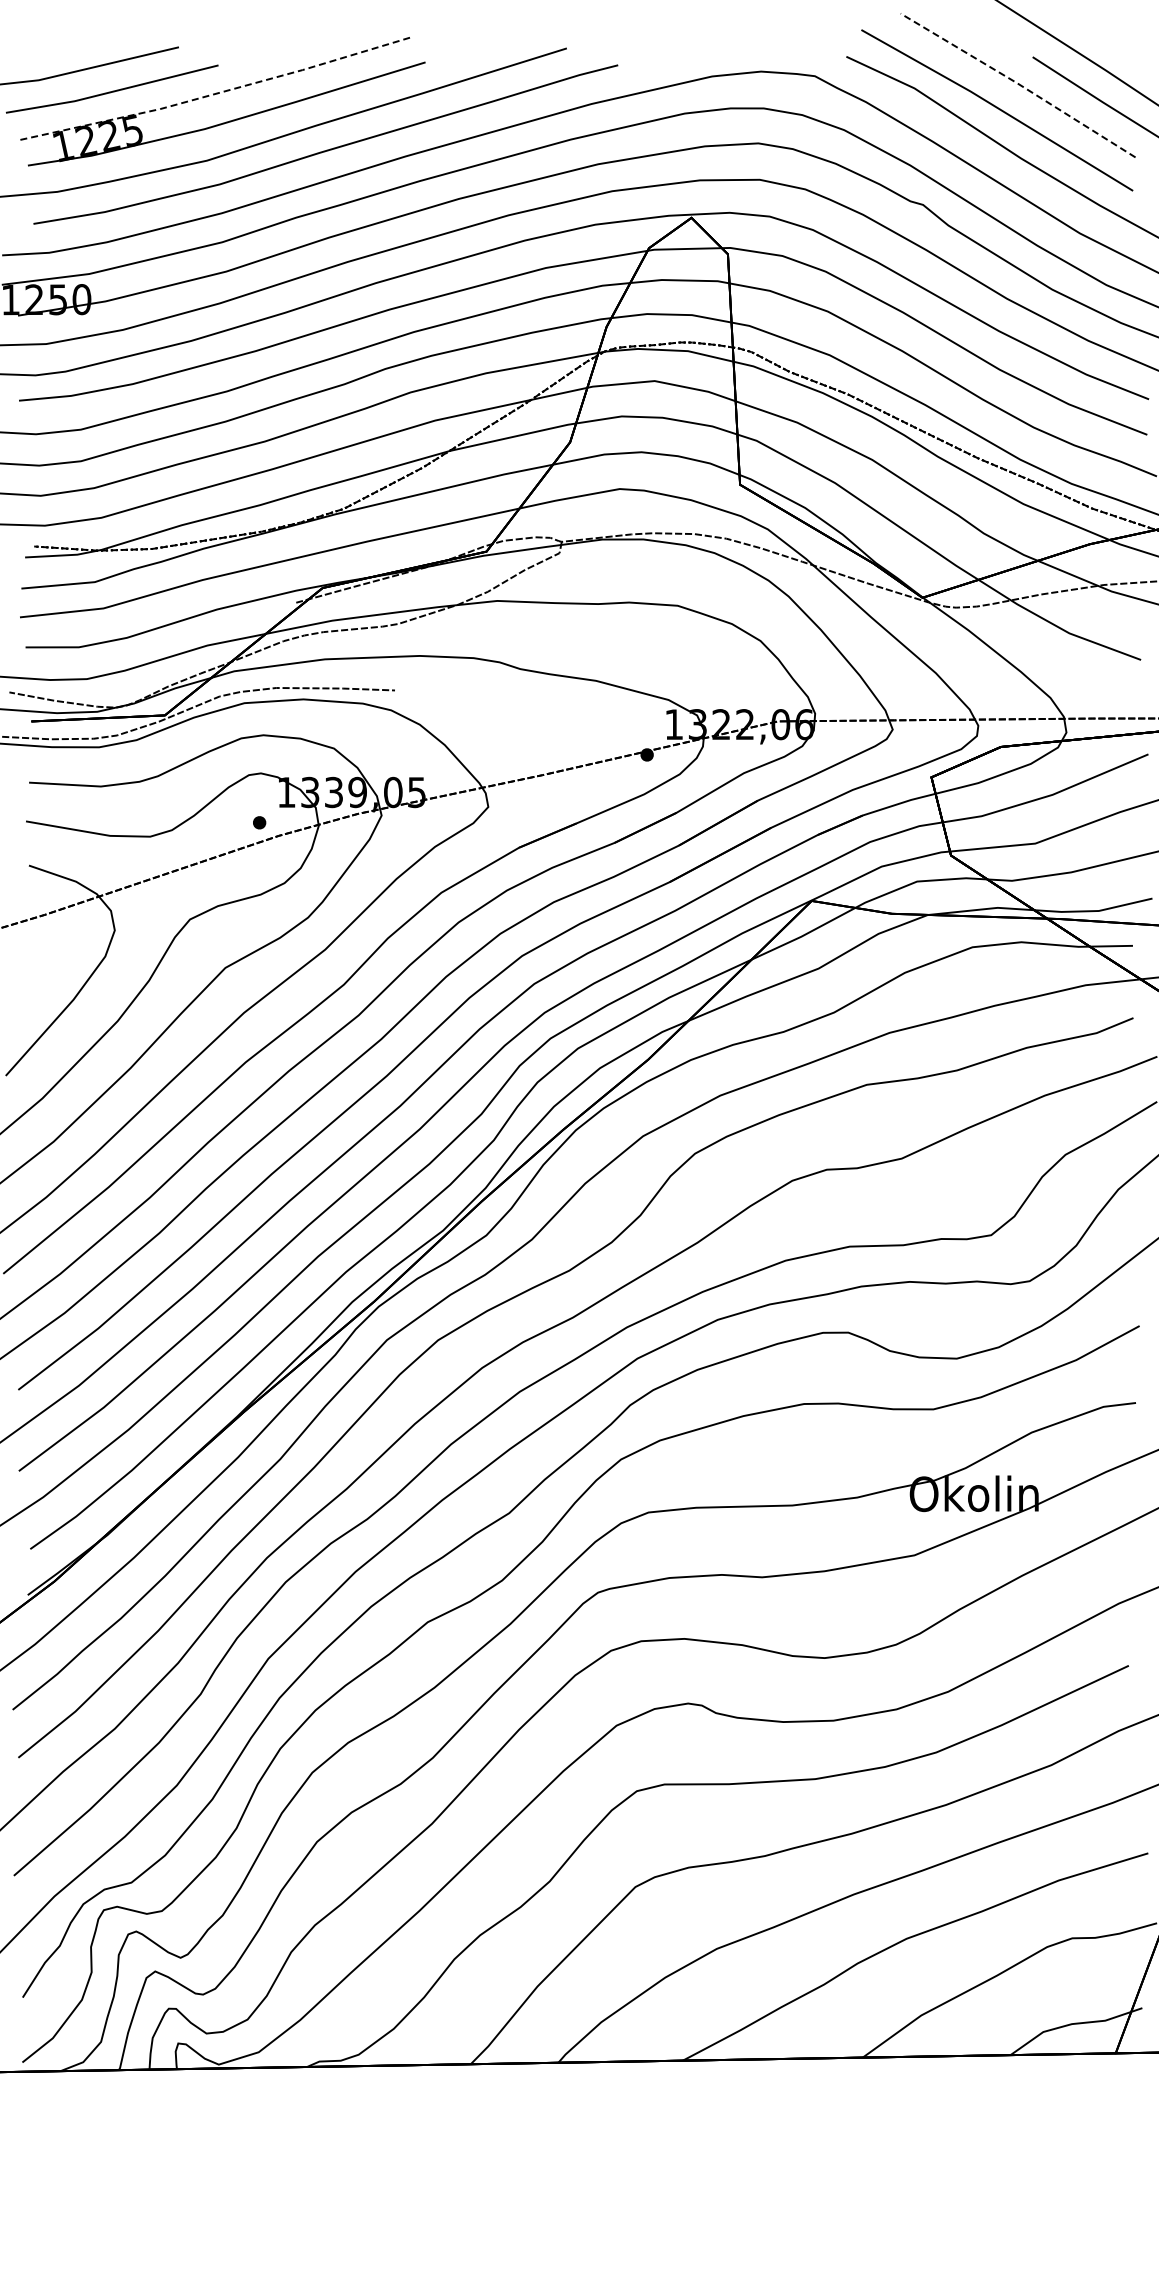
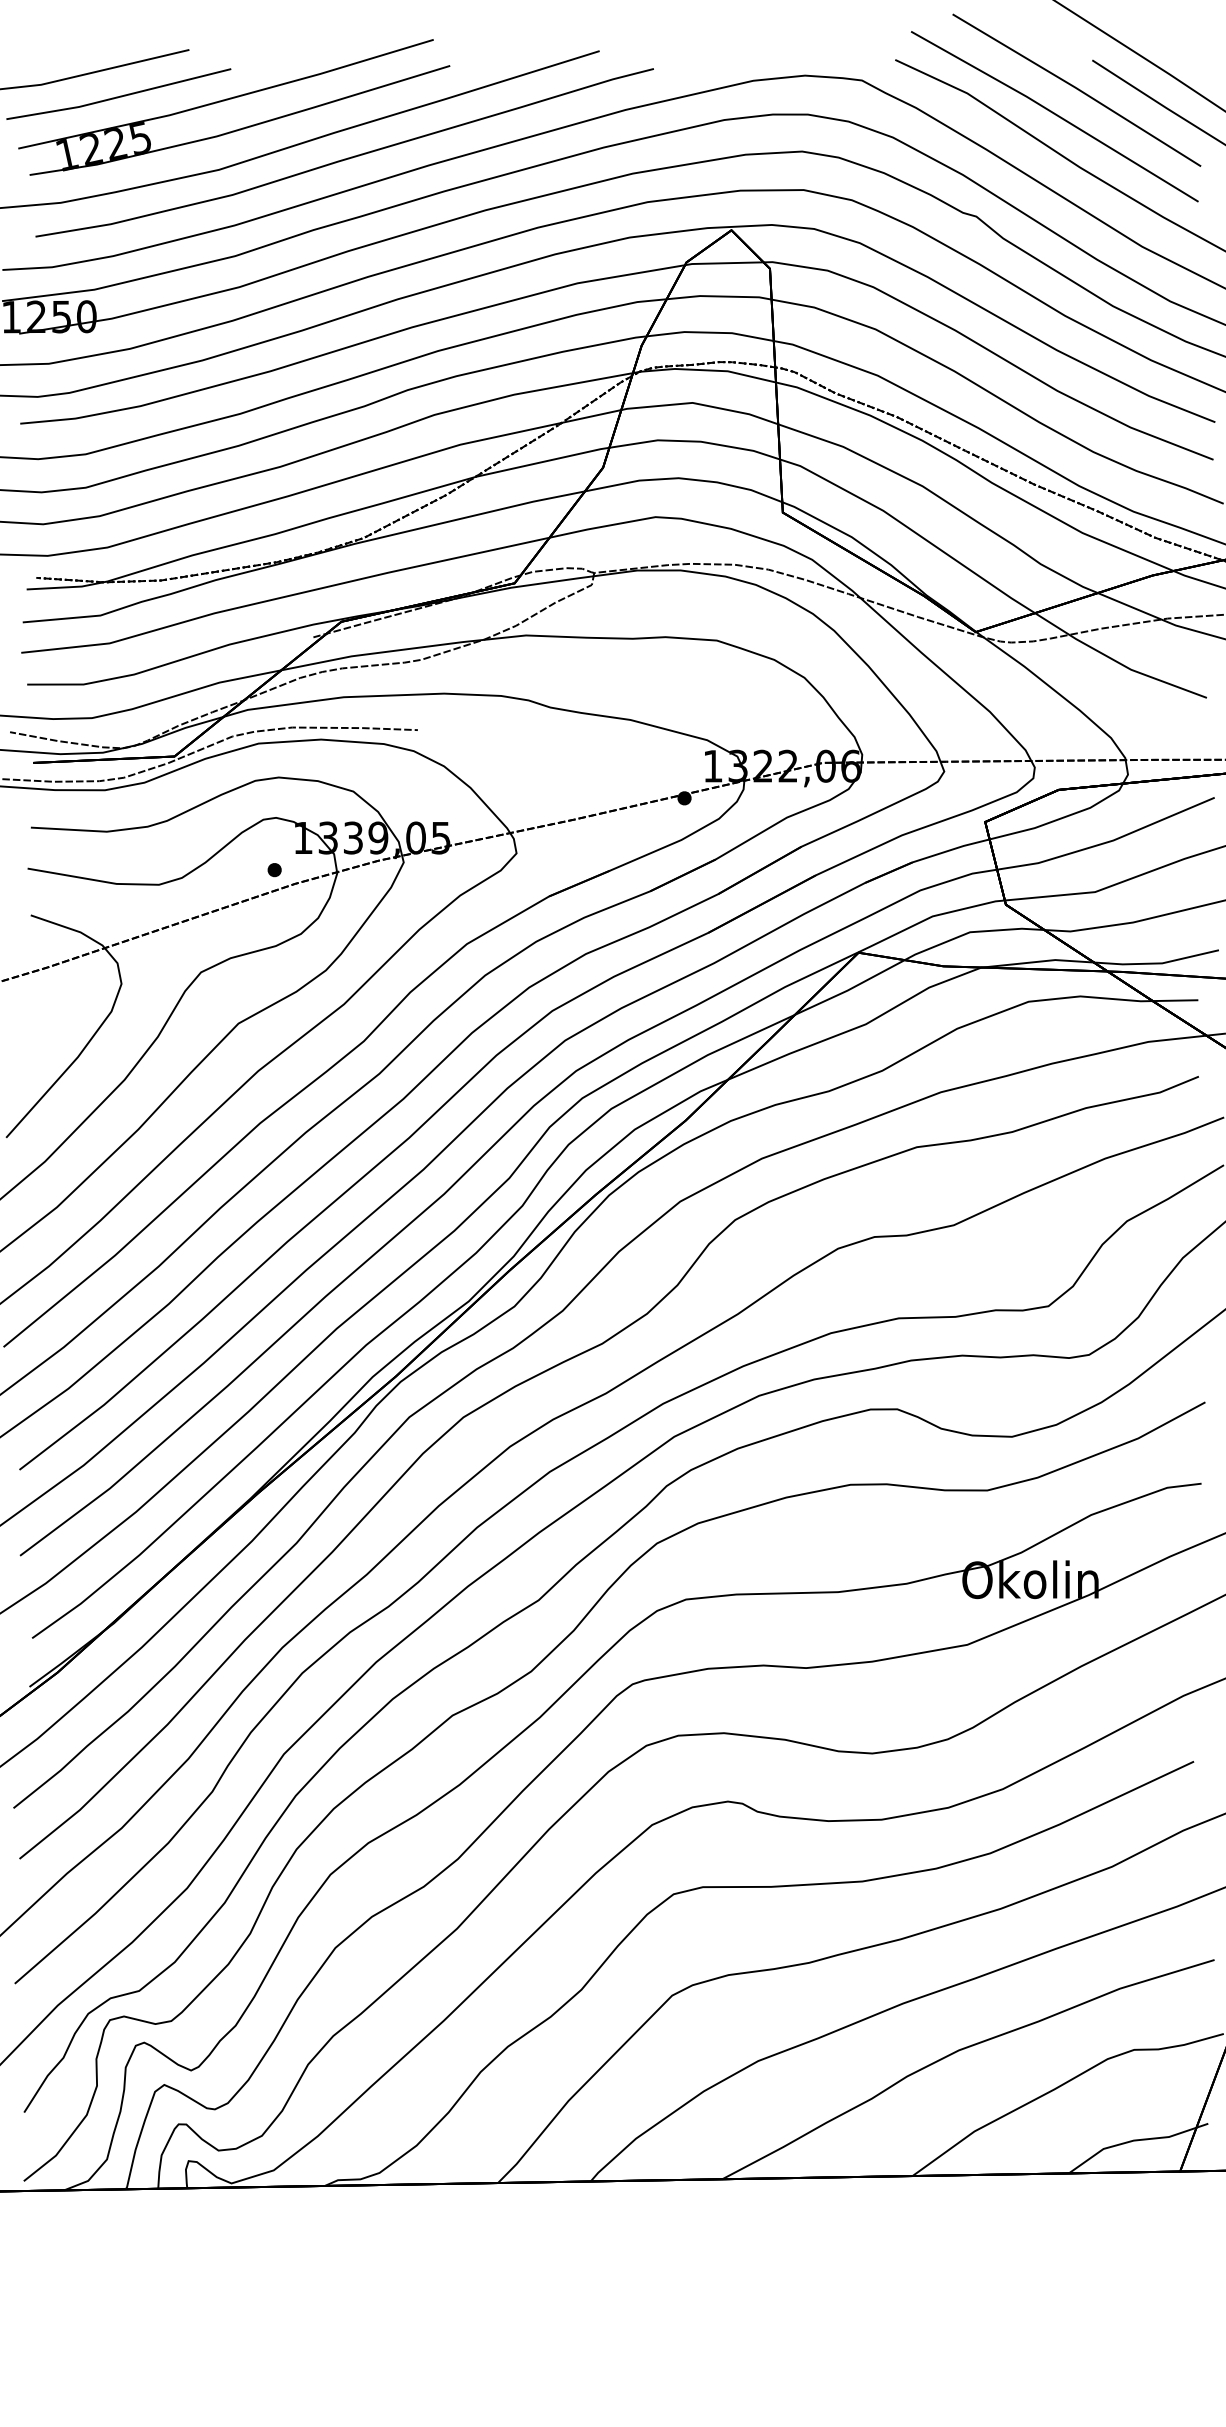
line: (1017, 83) -> (1076, 88), dashed -> solid
line: (215, 94) -> (228, 99), dashed -> solid

